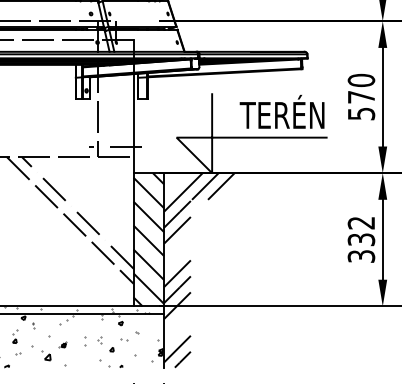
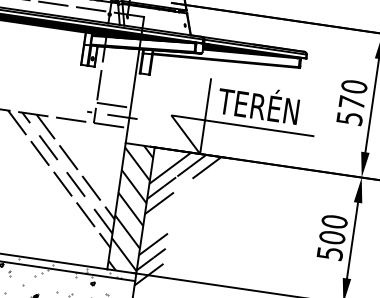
text: (281, 111) -> (258, 102), moved
line: (115, 135) -> (113, 104), added
line: (85, 205) -> (75, 167), added
text: (361, 239) -> (332, 237), 332 -> 500

